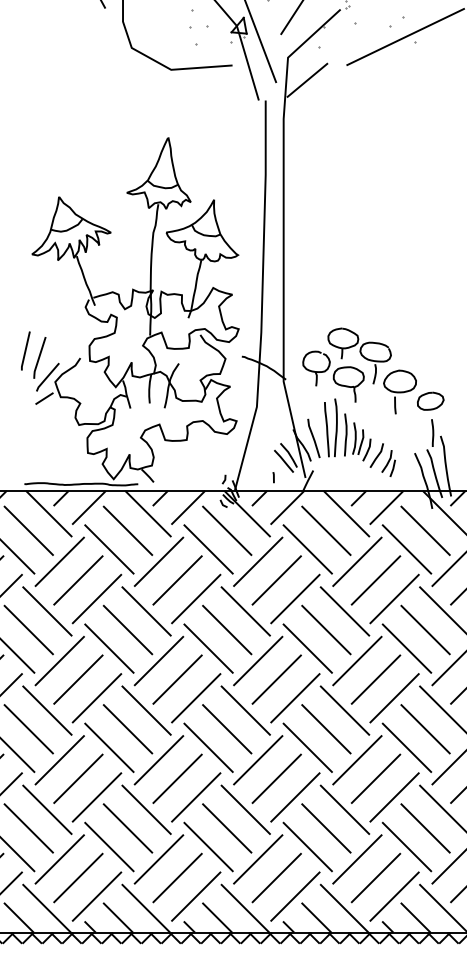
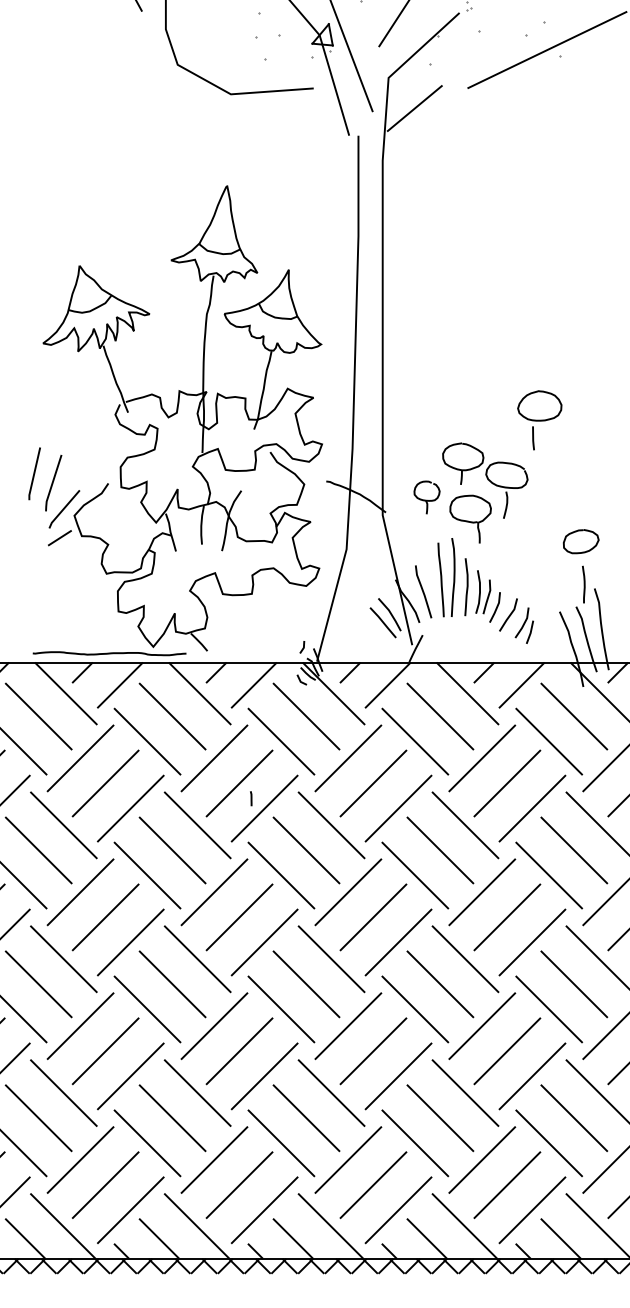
part: (316, 368) -> (426, 497), size x0.7
part: (399, 392) -> (539, 420), moved
line: (273, 477) -> (251, 798), moved

